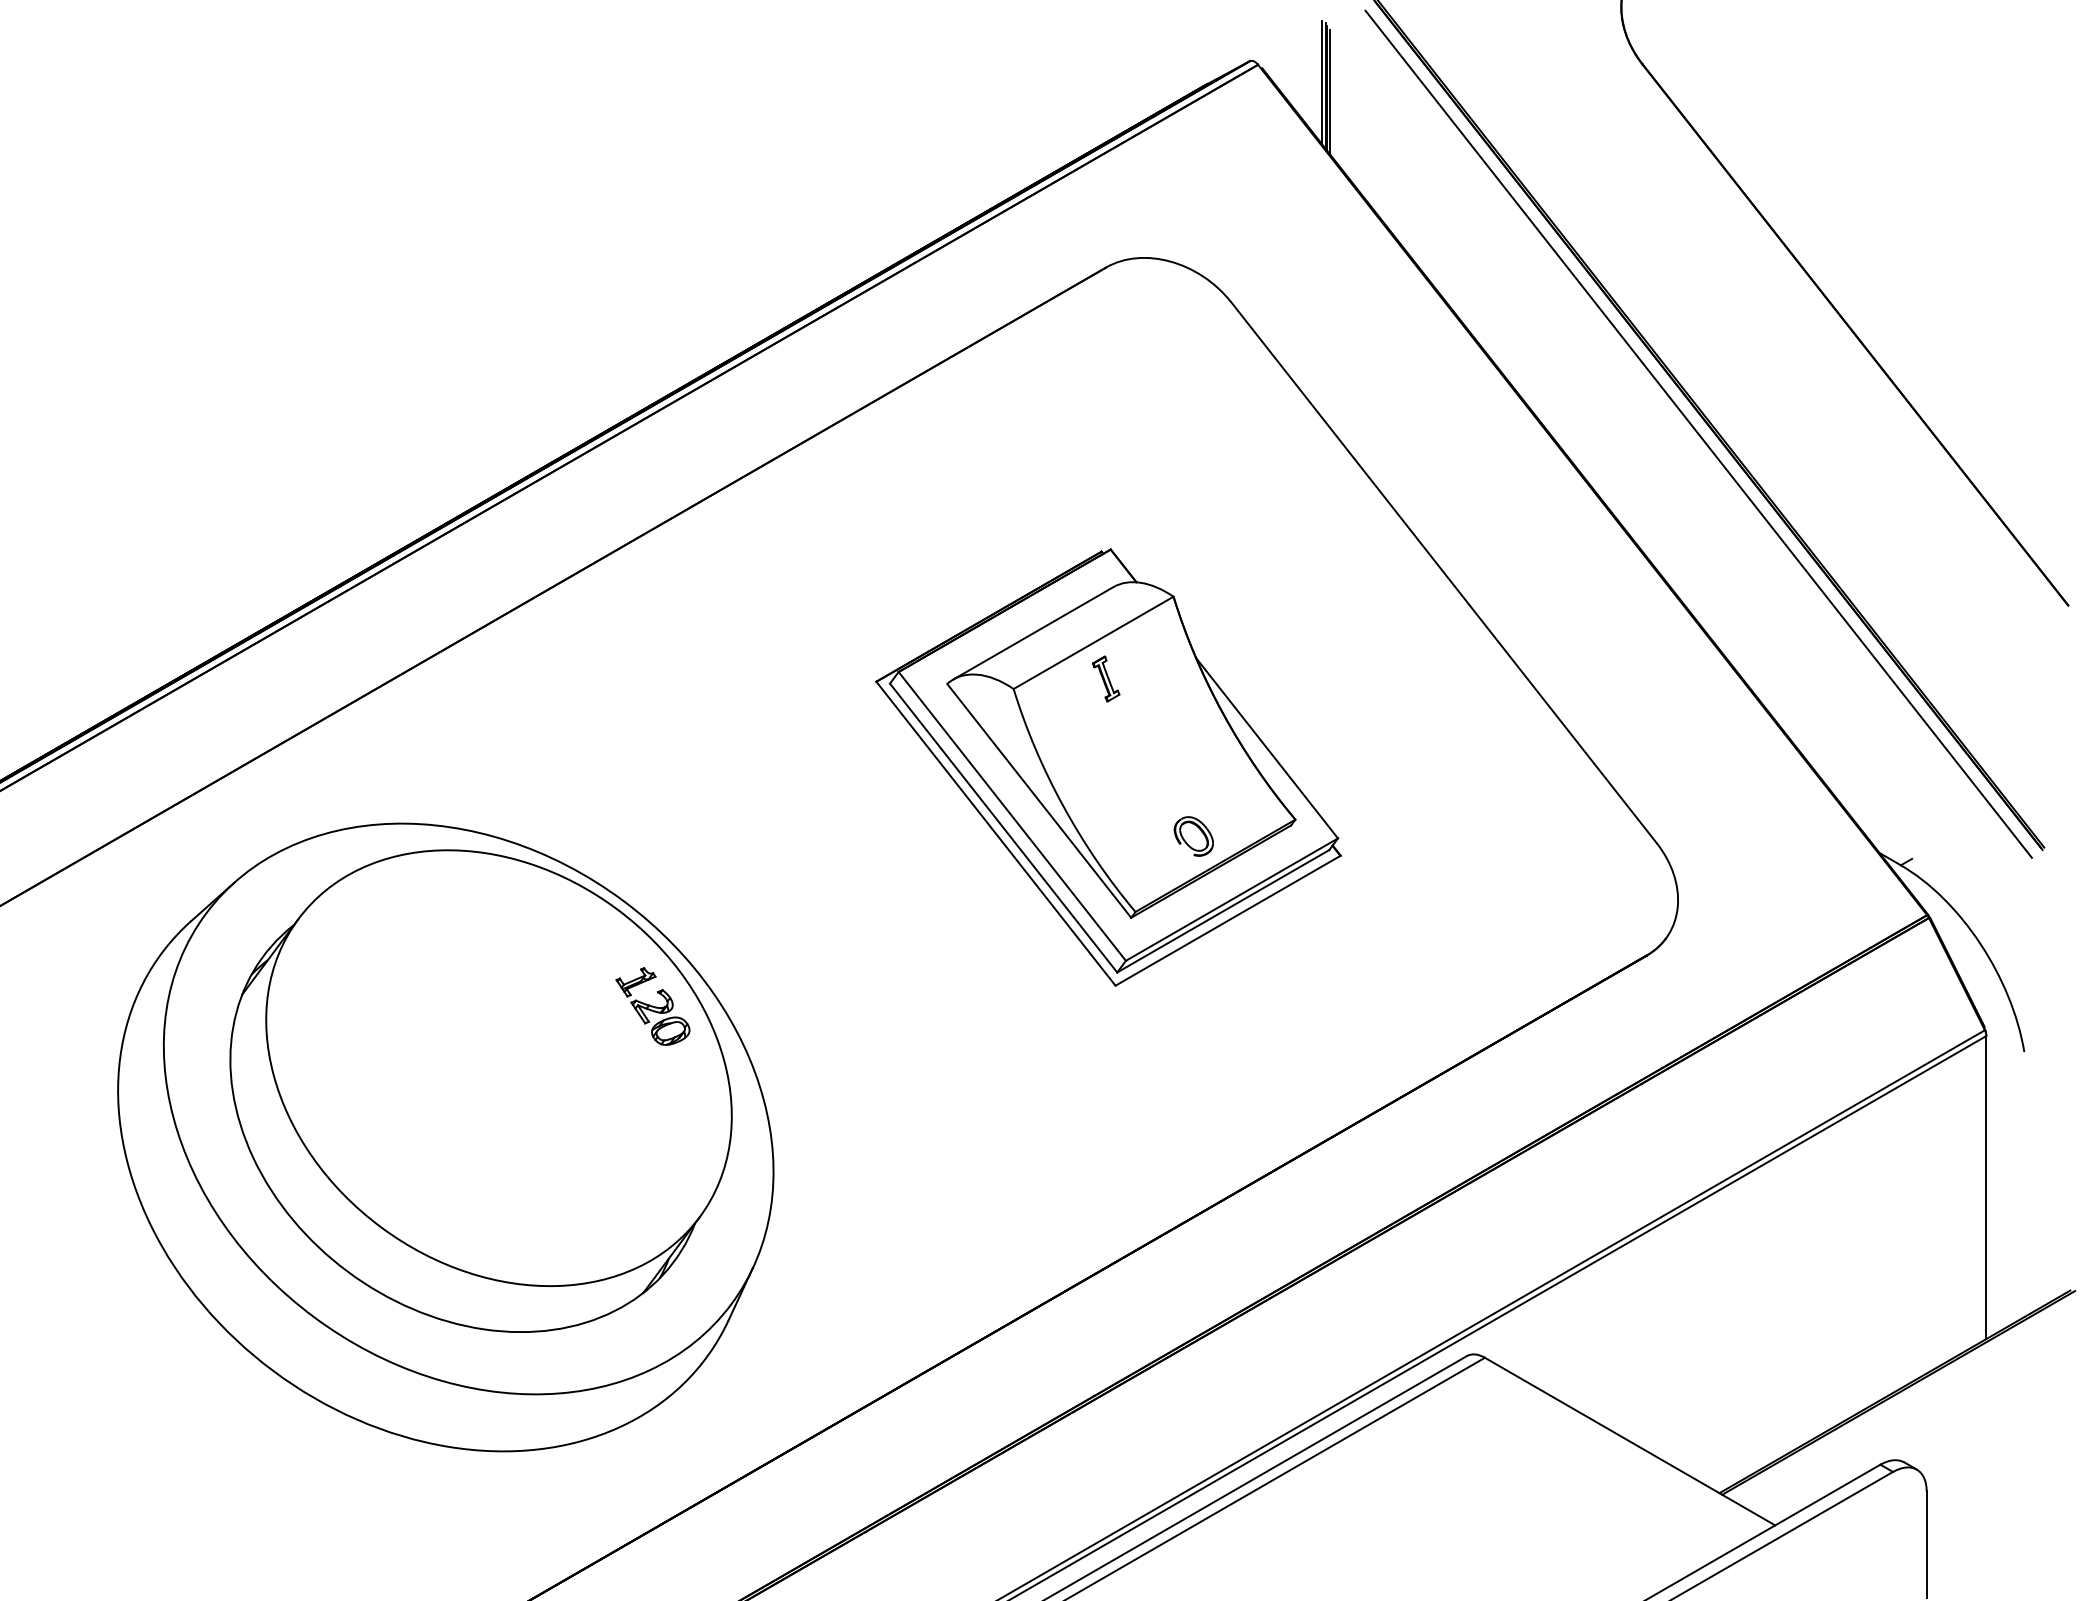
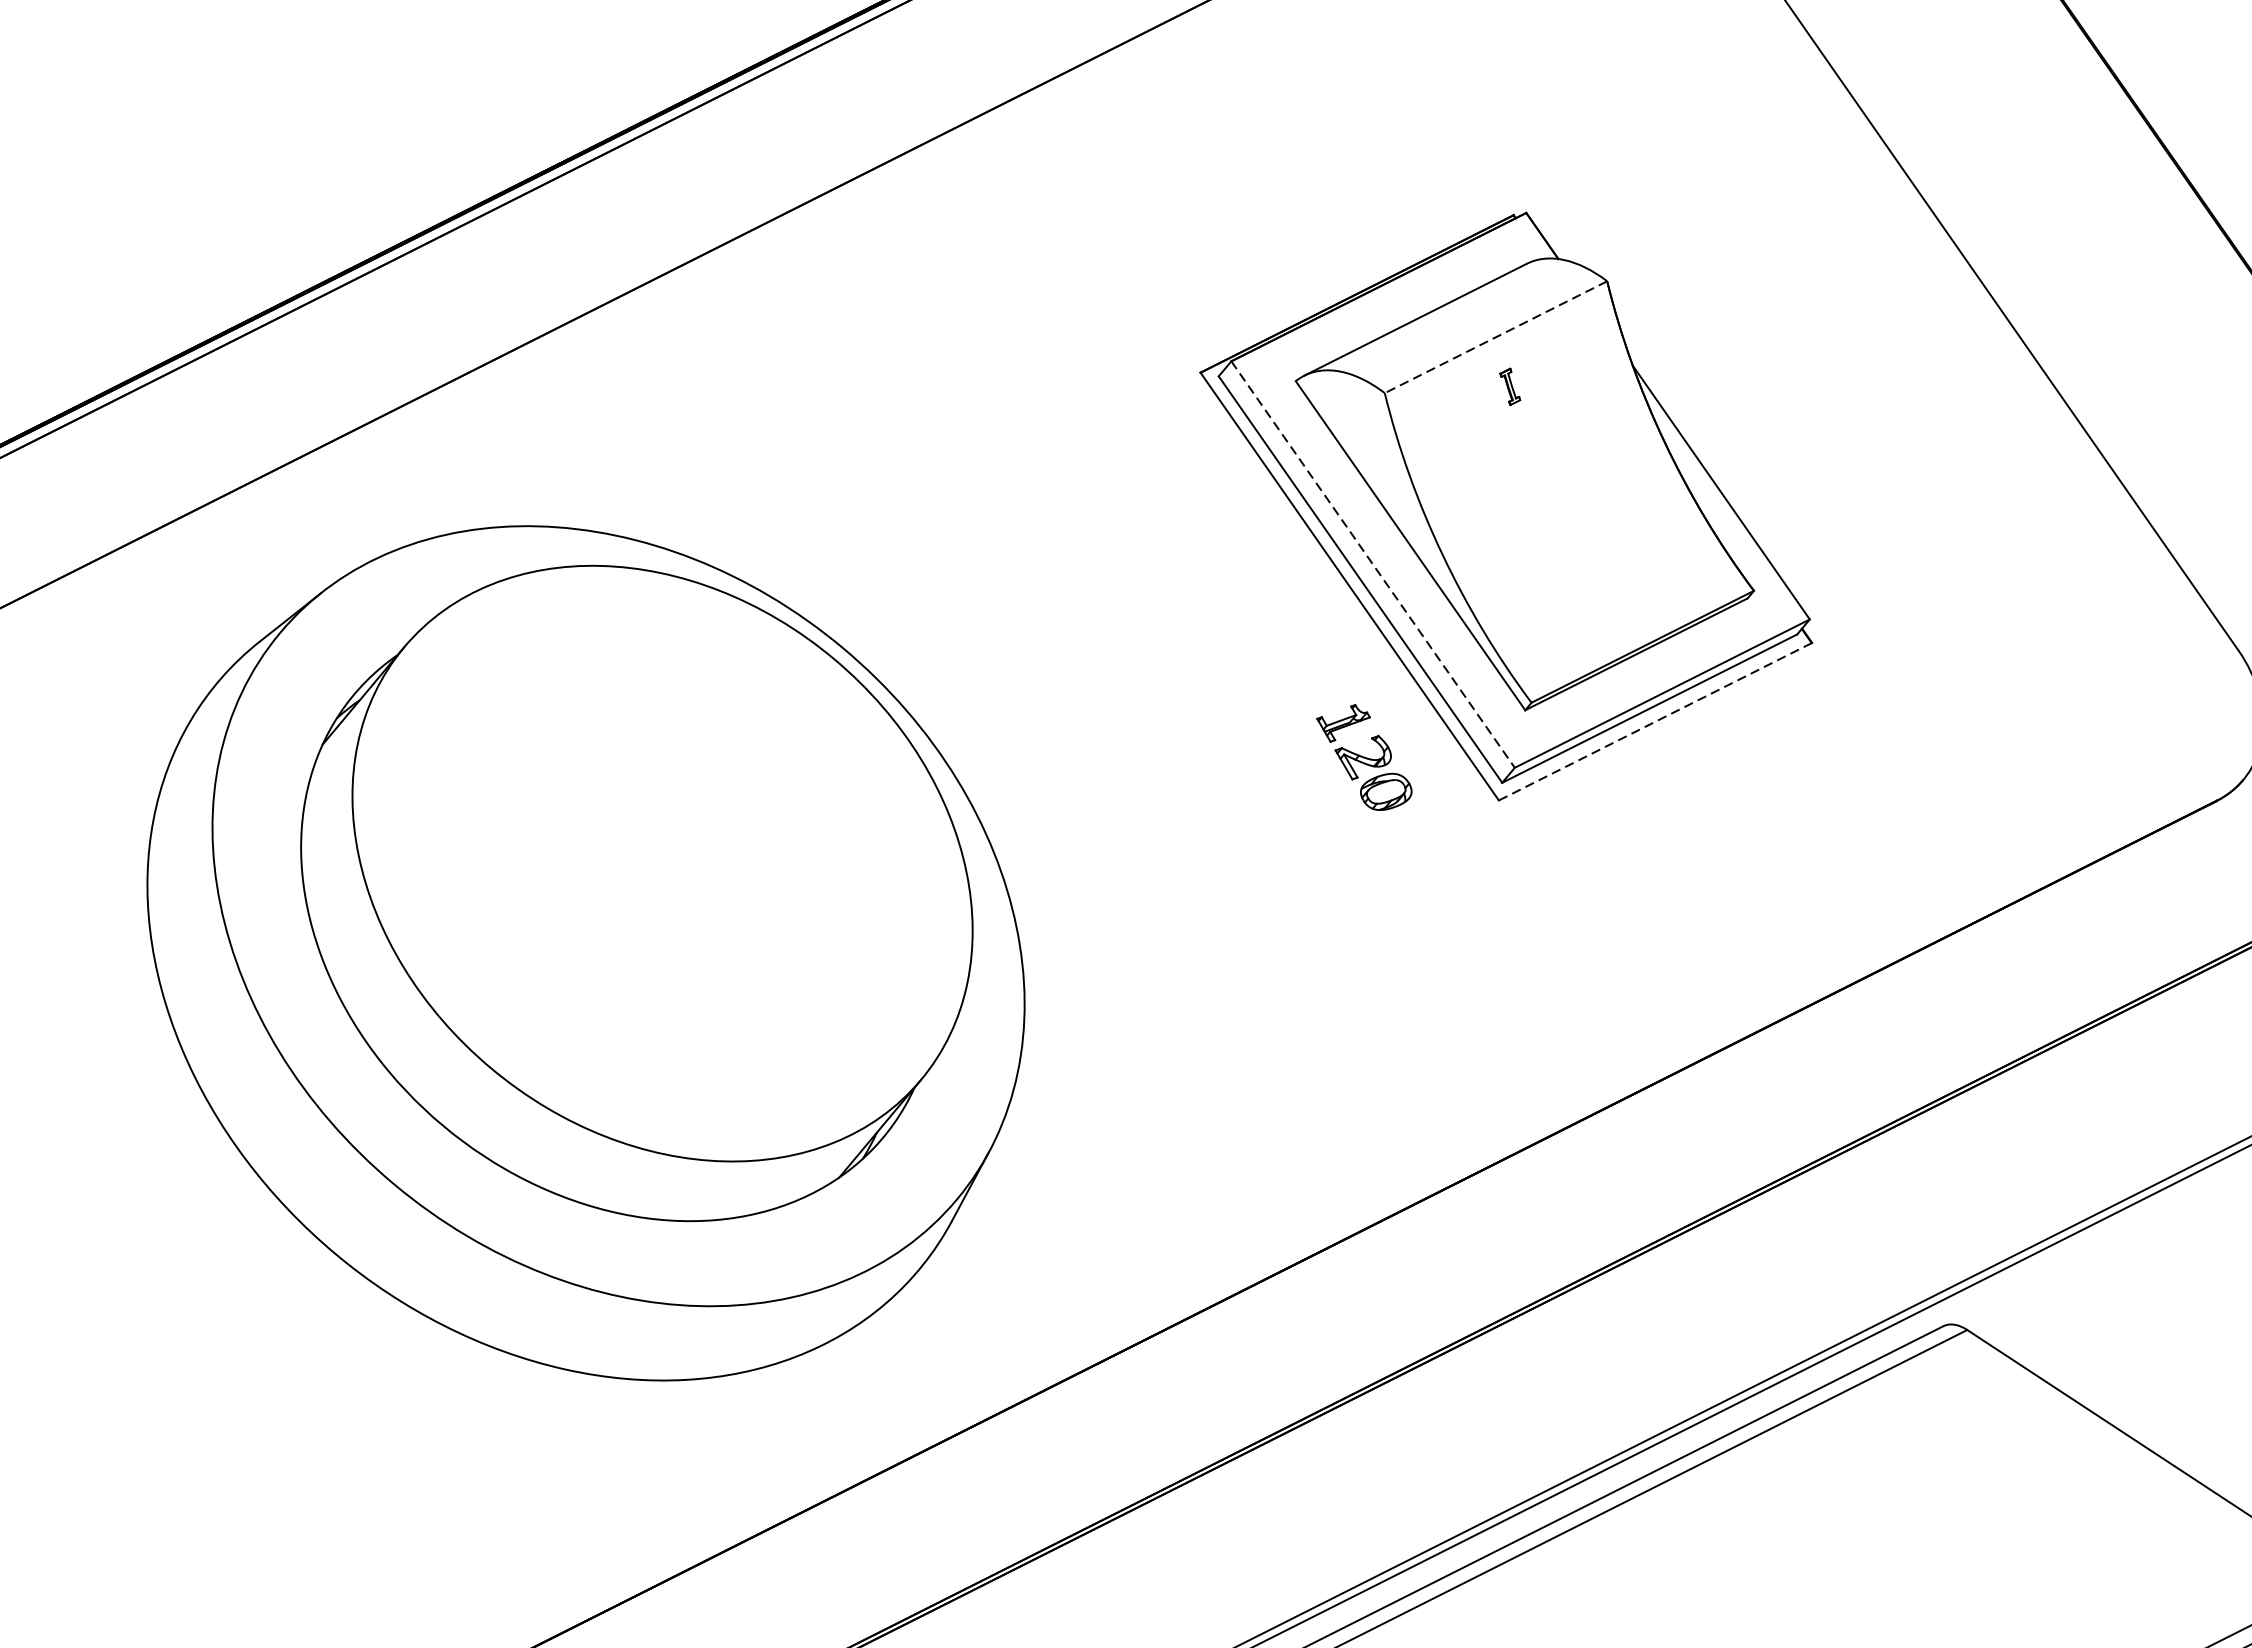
line: (1093, 643) -> (1495, 338), solid -> dashed
part: (1106, 678) -> (1510, 386), size x0.6
line: (1012, 816) -> (1373, 564), solid -> dashed
part: (1193, 836) -> (1615, 605), removed
line: (1227, 920) -> (1654, 721), solid -> dashed
part: (652, 1006) -> (1363, 757), moved

